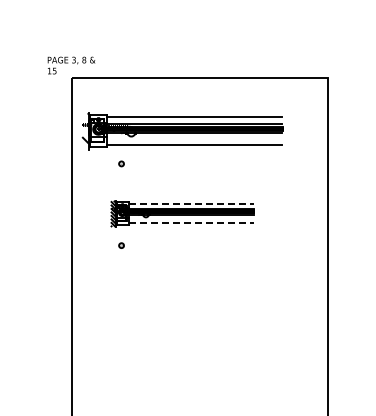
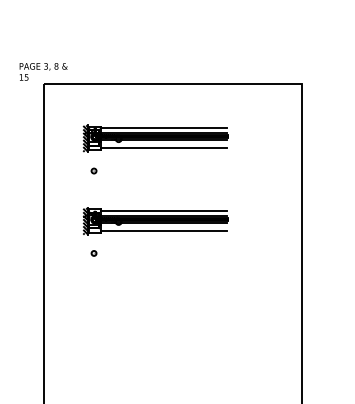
part: (182, 131) -> (155, 138), size x0.71
line: (191, 203) -> (164, 210), dashed -> solid
line: (191, 223) -> (164, 231), dashed -> solid

